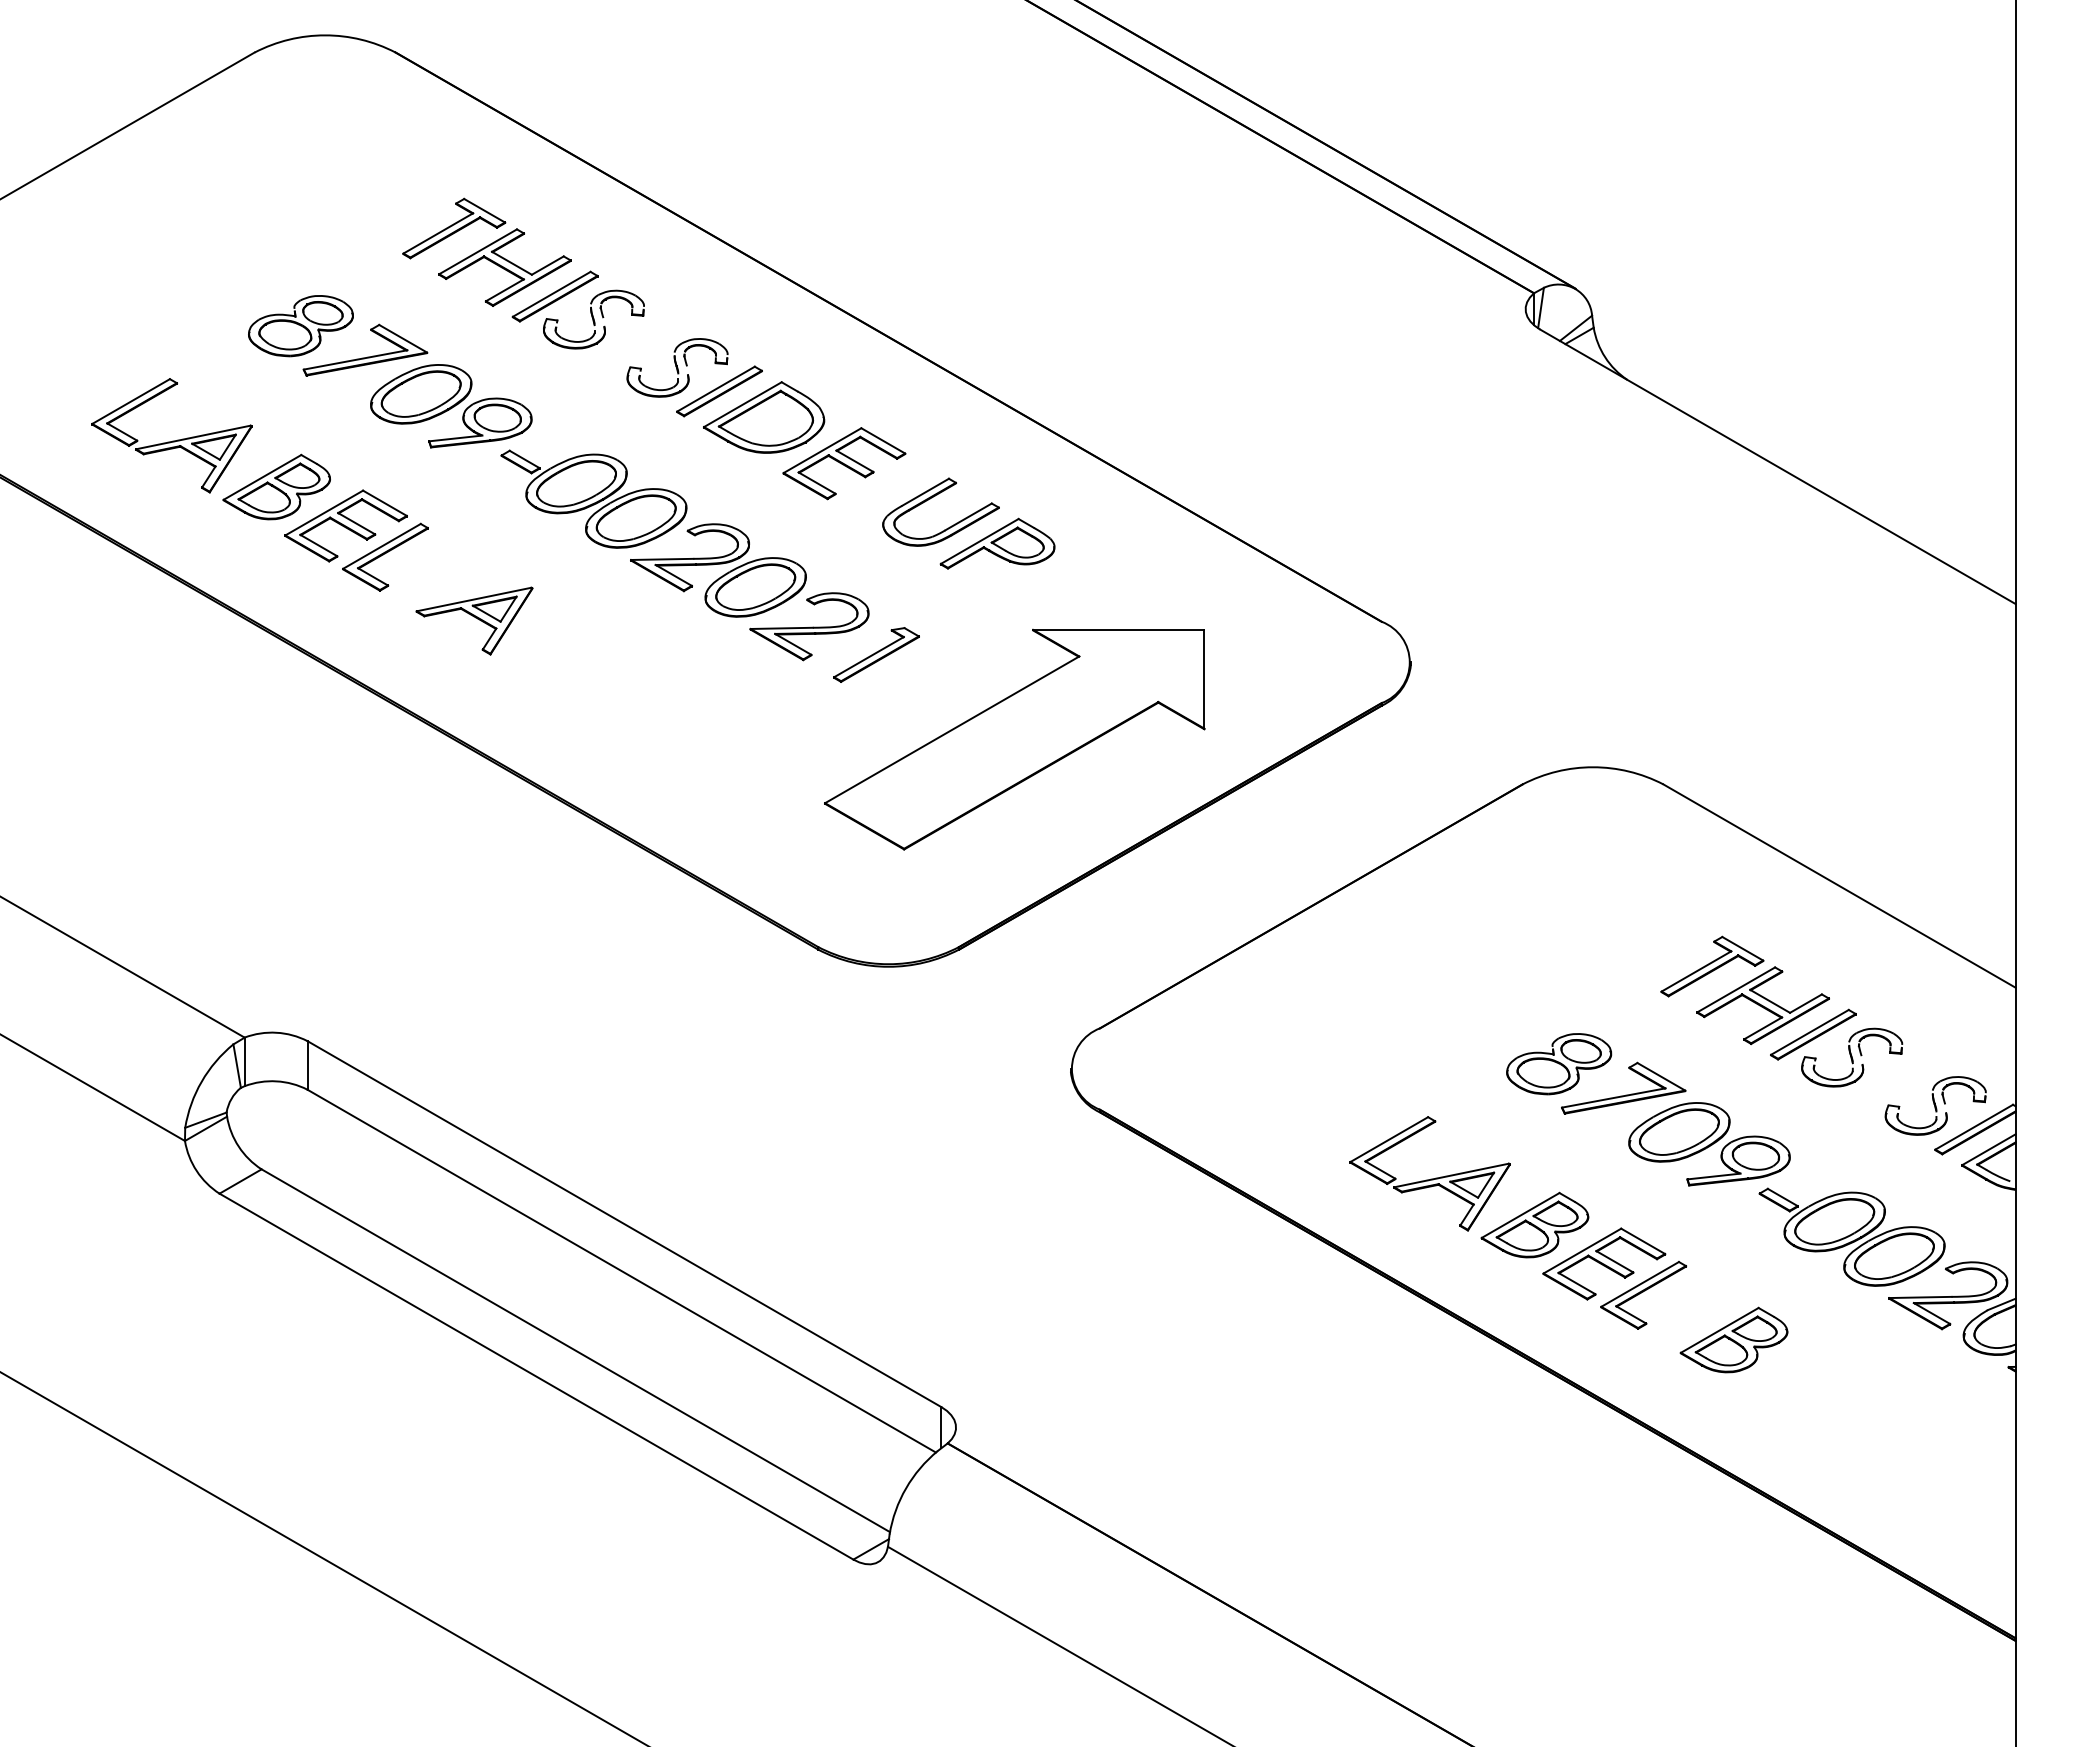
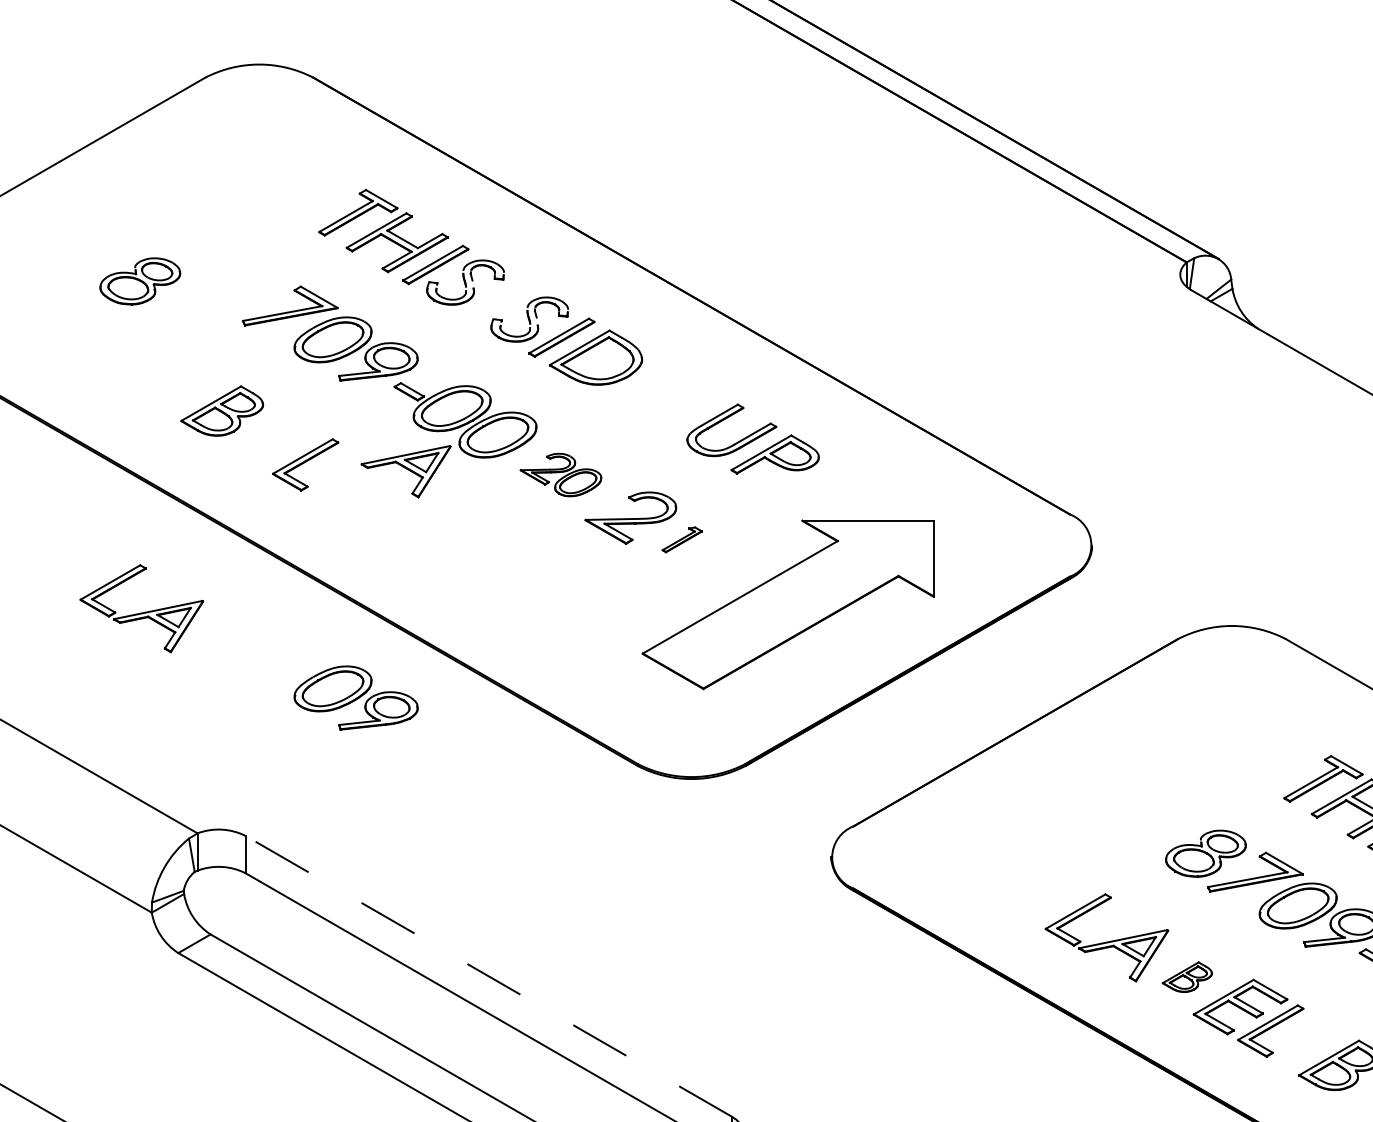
part: (300, 326) -> (139, 281), moved
part: (171, 435) -> (141, 608), moved
part: (844, 463) -> (657, 392), removed
part: (345, 525) -> (274, 440), removed
part: (718, 570) -> (561, 475), size x0.6
part: (474, 620) -> (406, 471), moved
part: (876, 654) -> (682, 539), size x0.6
part: (451, 861) -> (356, 698), added
line: (624, 1223) -> (488, 975), solid -> dashed
part: (1534, 1224) -> (1187, 976), size x0.6

